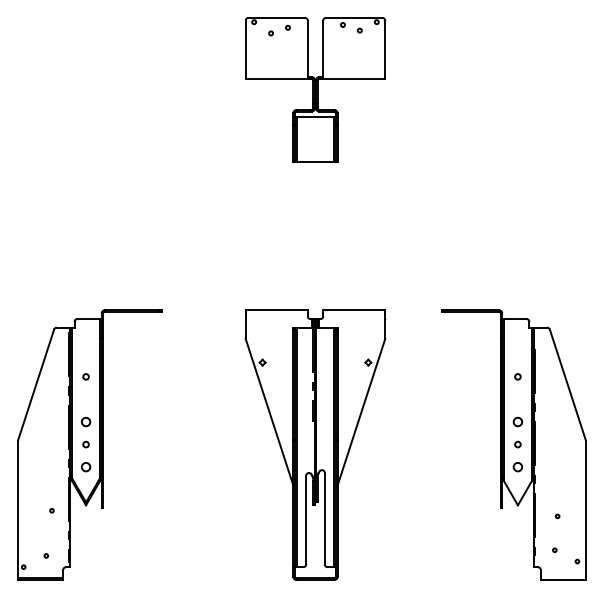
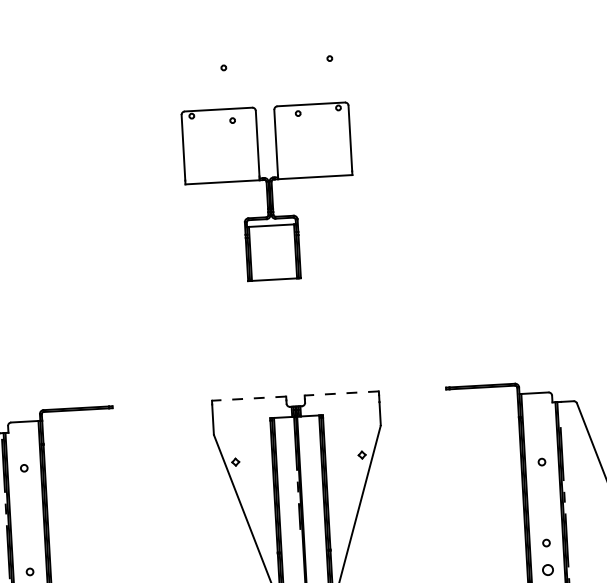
part: (315, 89) -> (269, 192), moved
line: (276, 310) -> (248, 398), solid -> dashed
line: (353, 310) -> (340, 393), solid -> dashed
circle: (85, 376) -> (23, 467), moved
circle: (86, 421) -> (29, 544), removed
circle: (517, 421) -> (544, 515), removed

